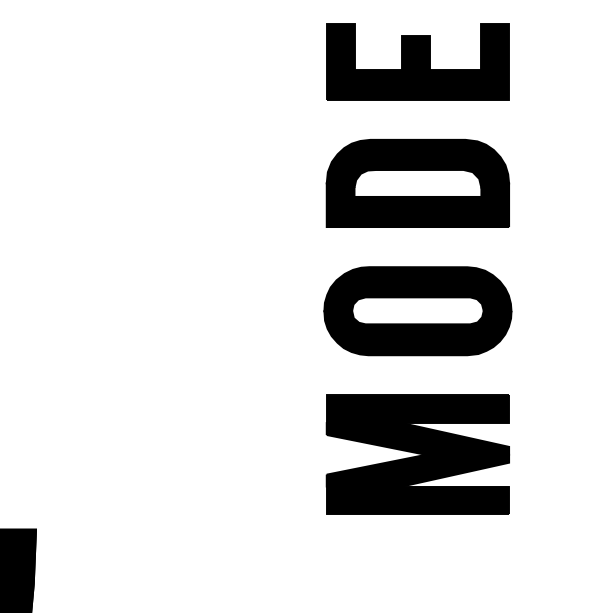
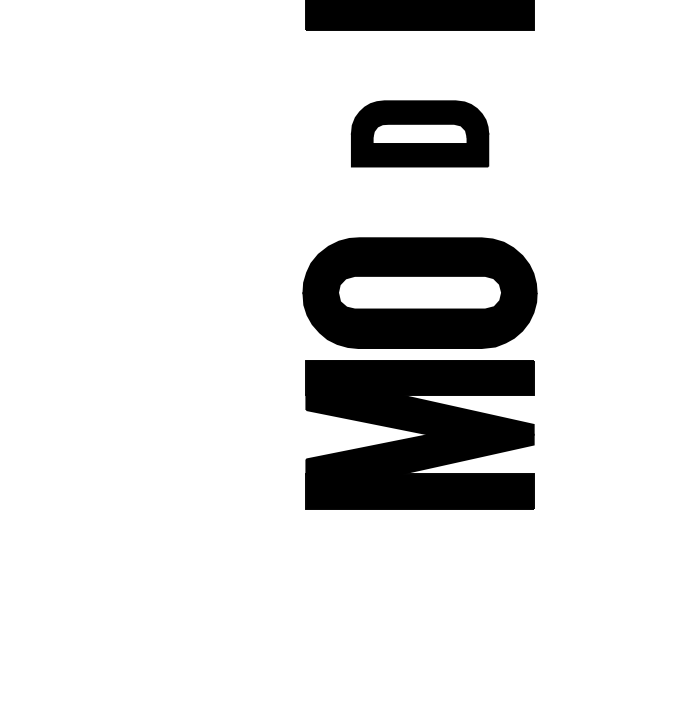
part: (417, 183) -> (419, 133), size x0.6
part: (417, 454) -> (419, 434), moved

